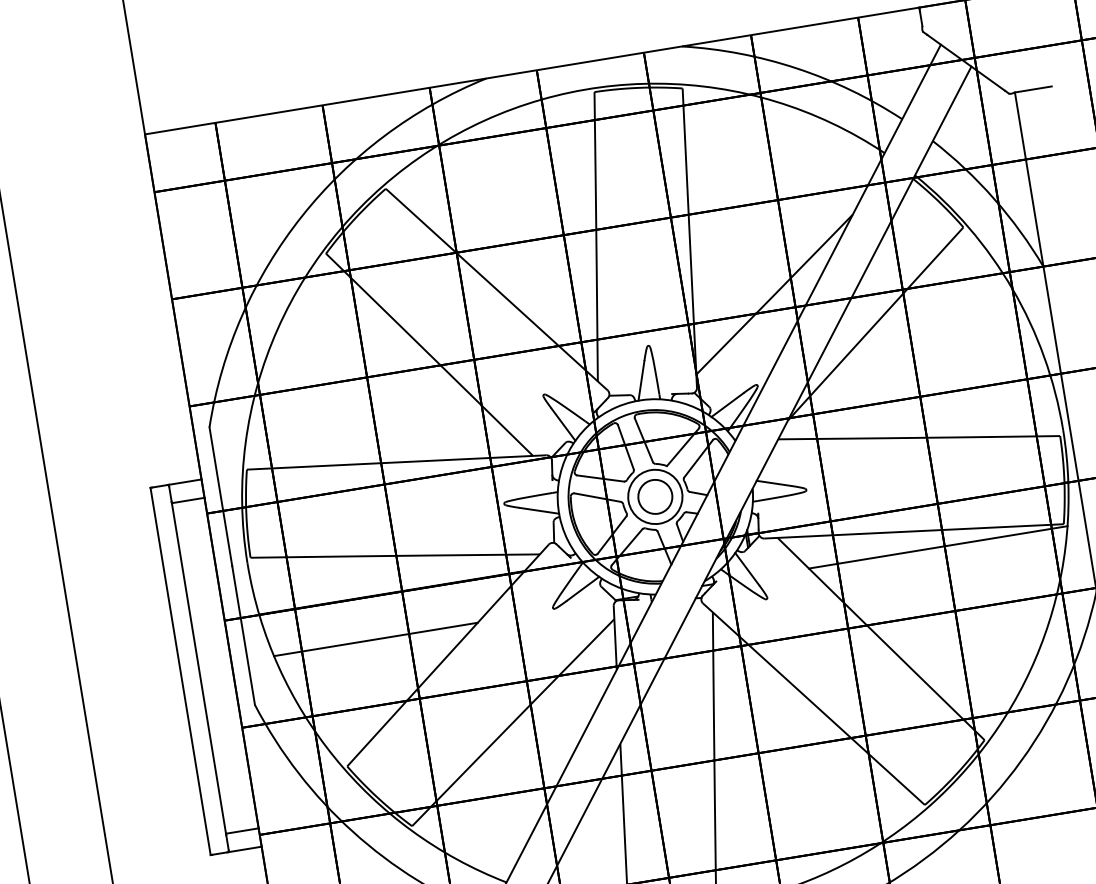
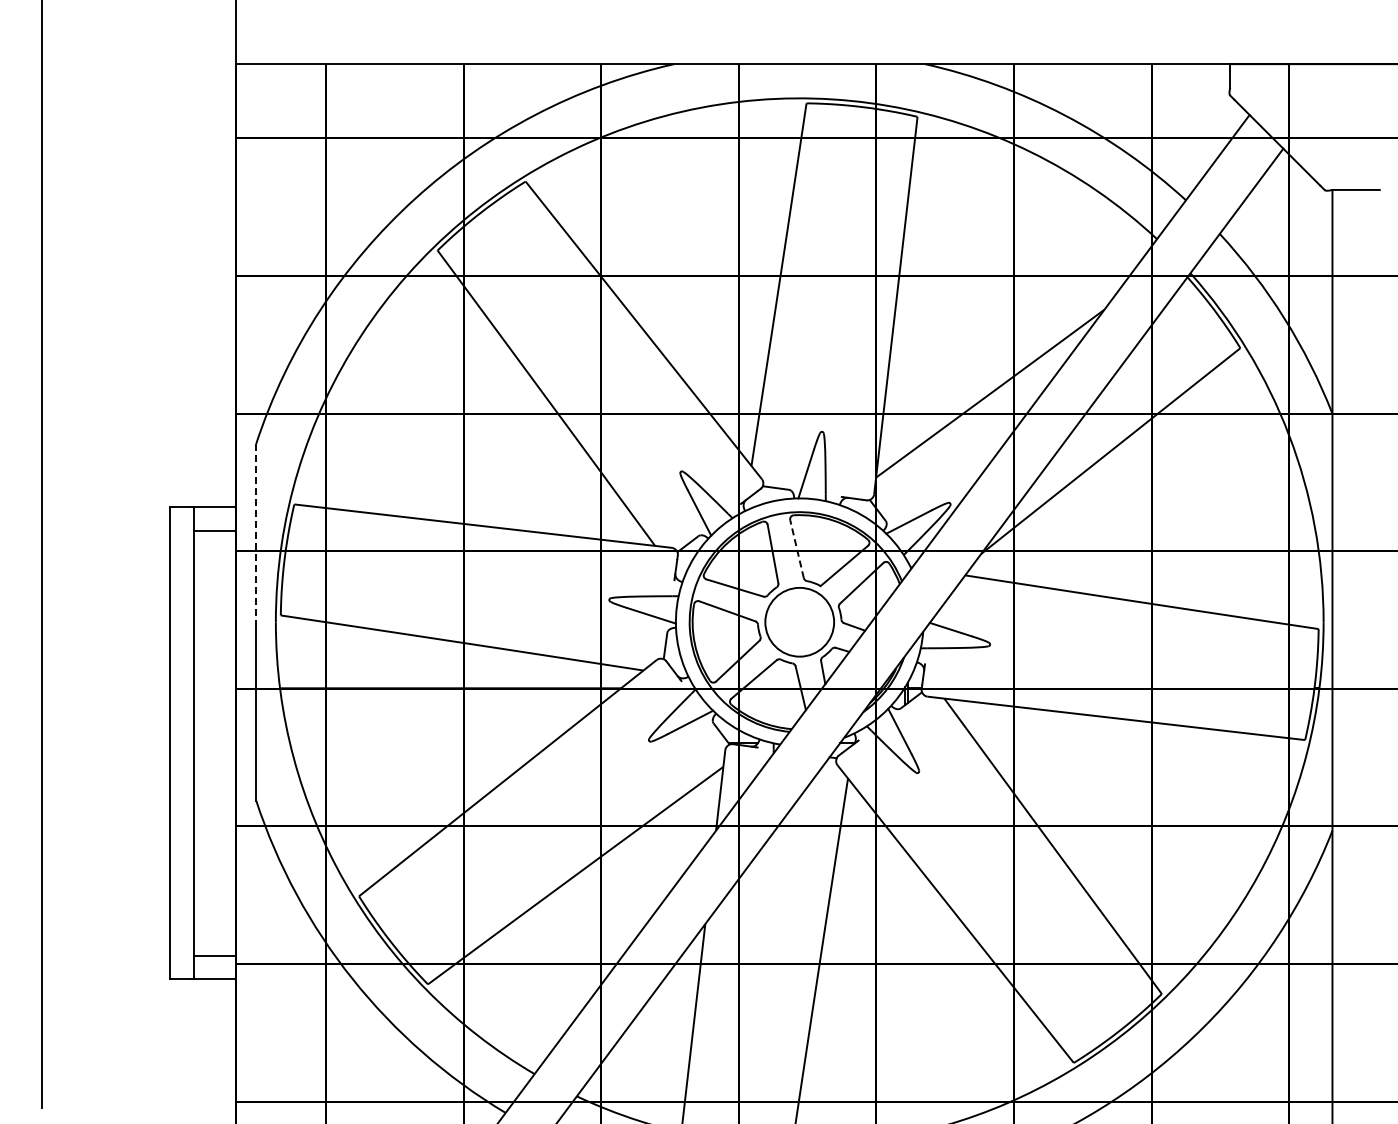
line: (644, 440) -> (797, 549), solid -> dashed
circle: (655, 496) -> (799, 621), removed
line: (221, 497) -> (256, 533), solid -> dashed
line: (938, 547) -> (1143, 743), removed
line: (375, 639) -> (420, 743), removed

